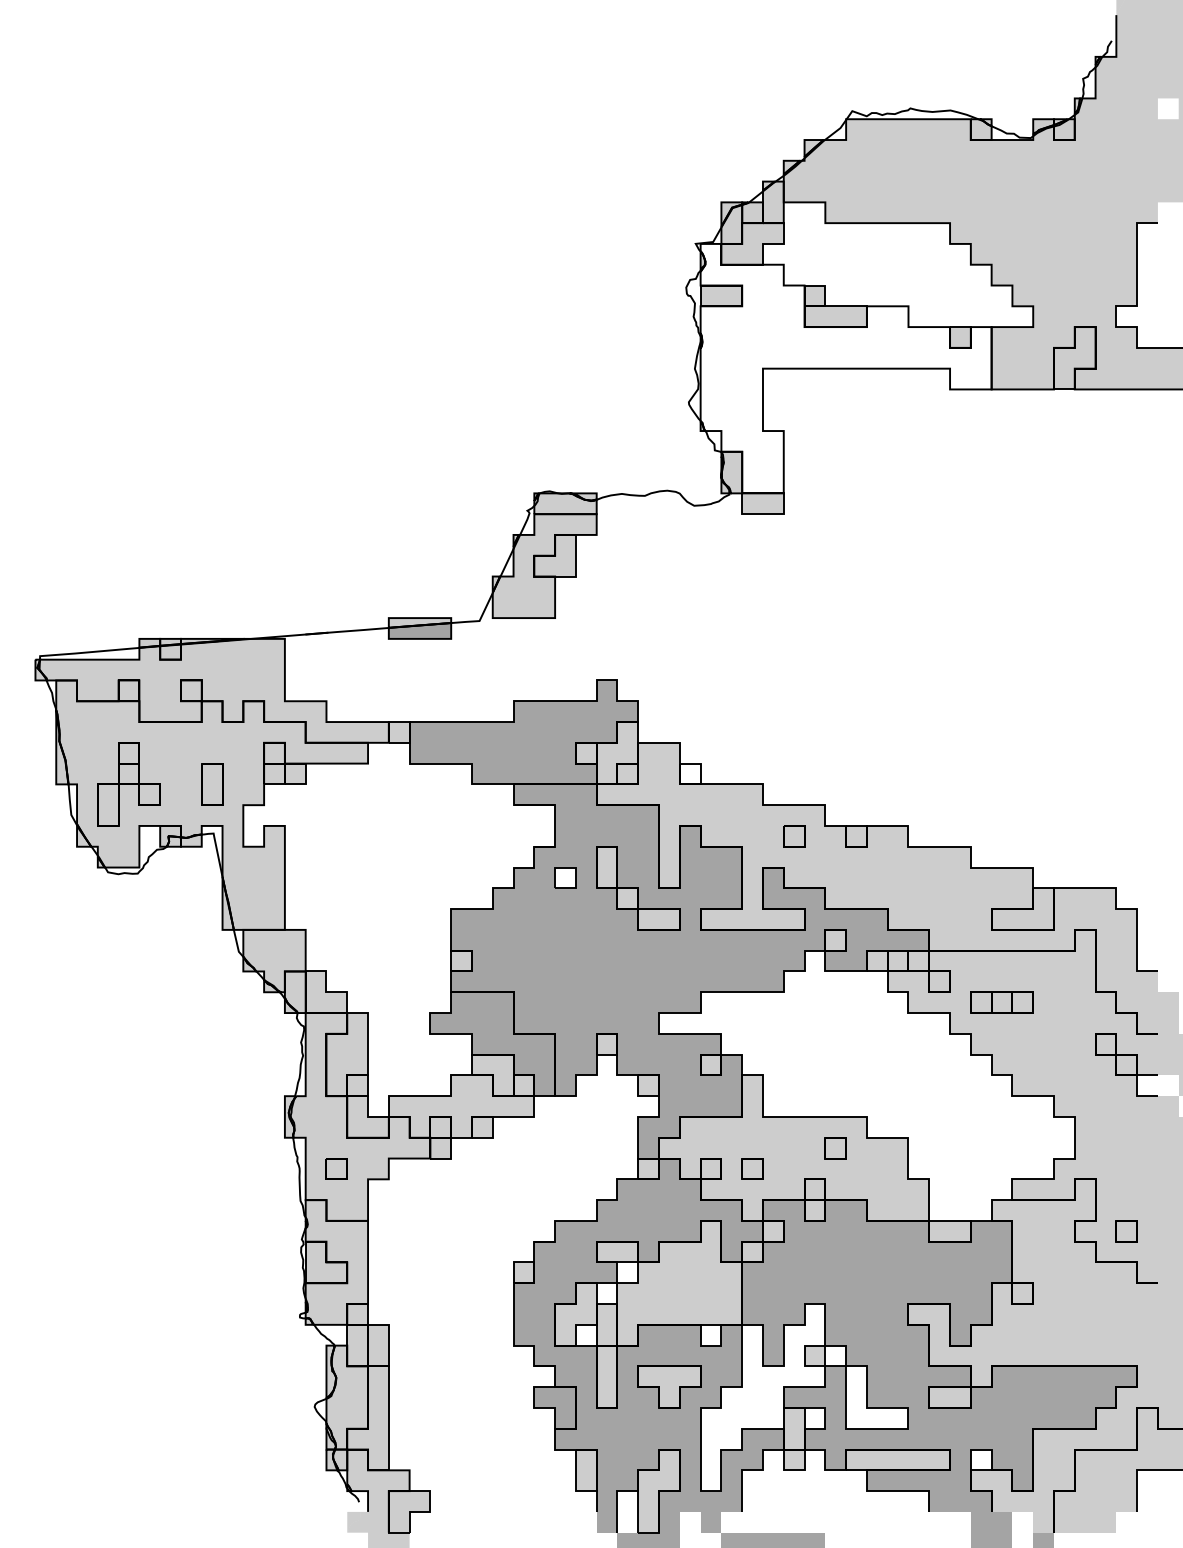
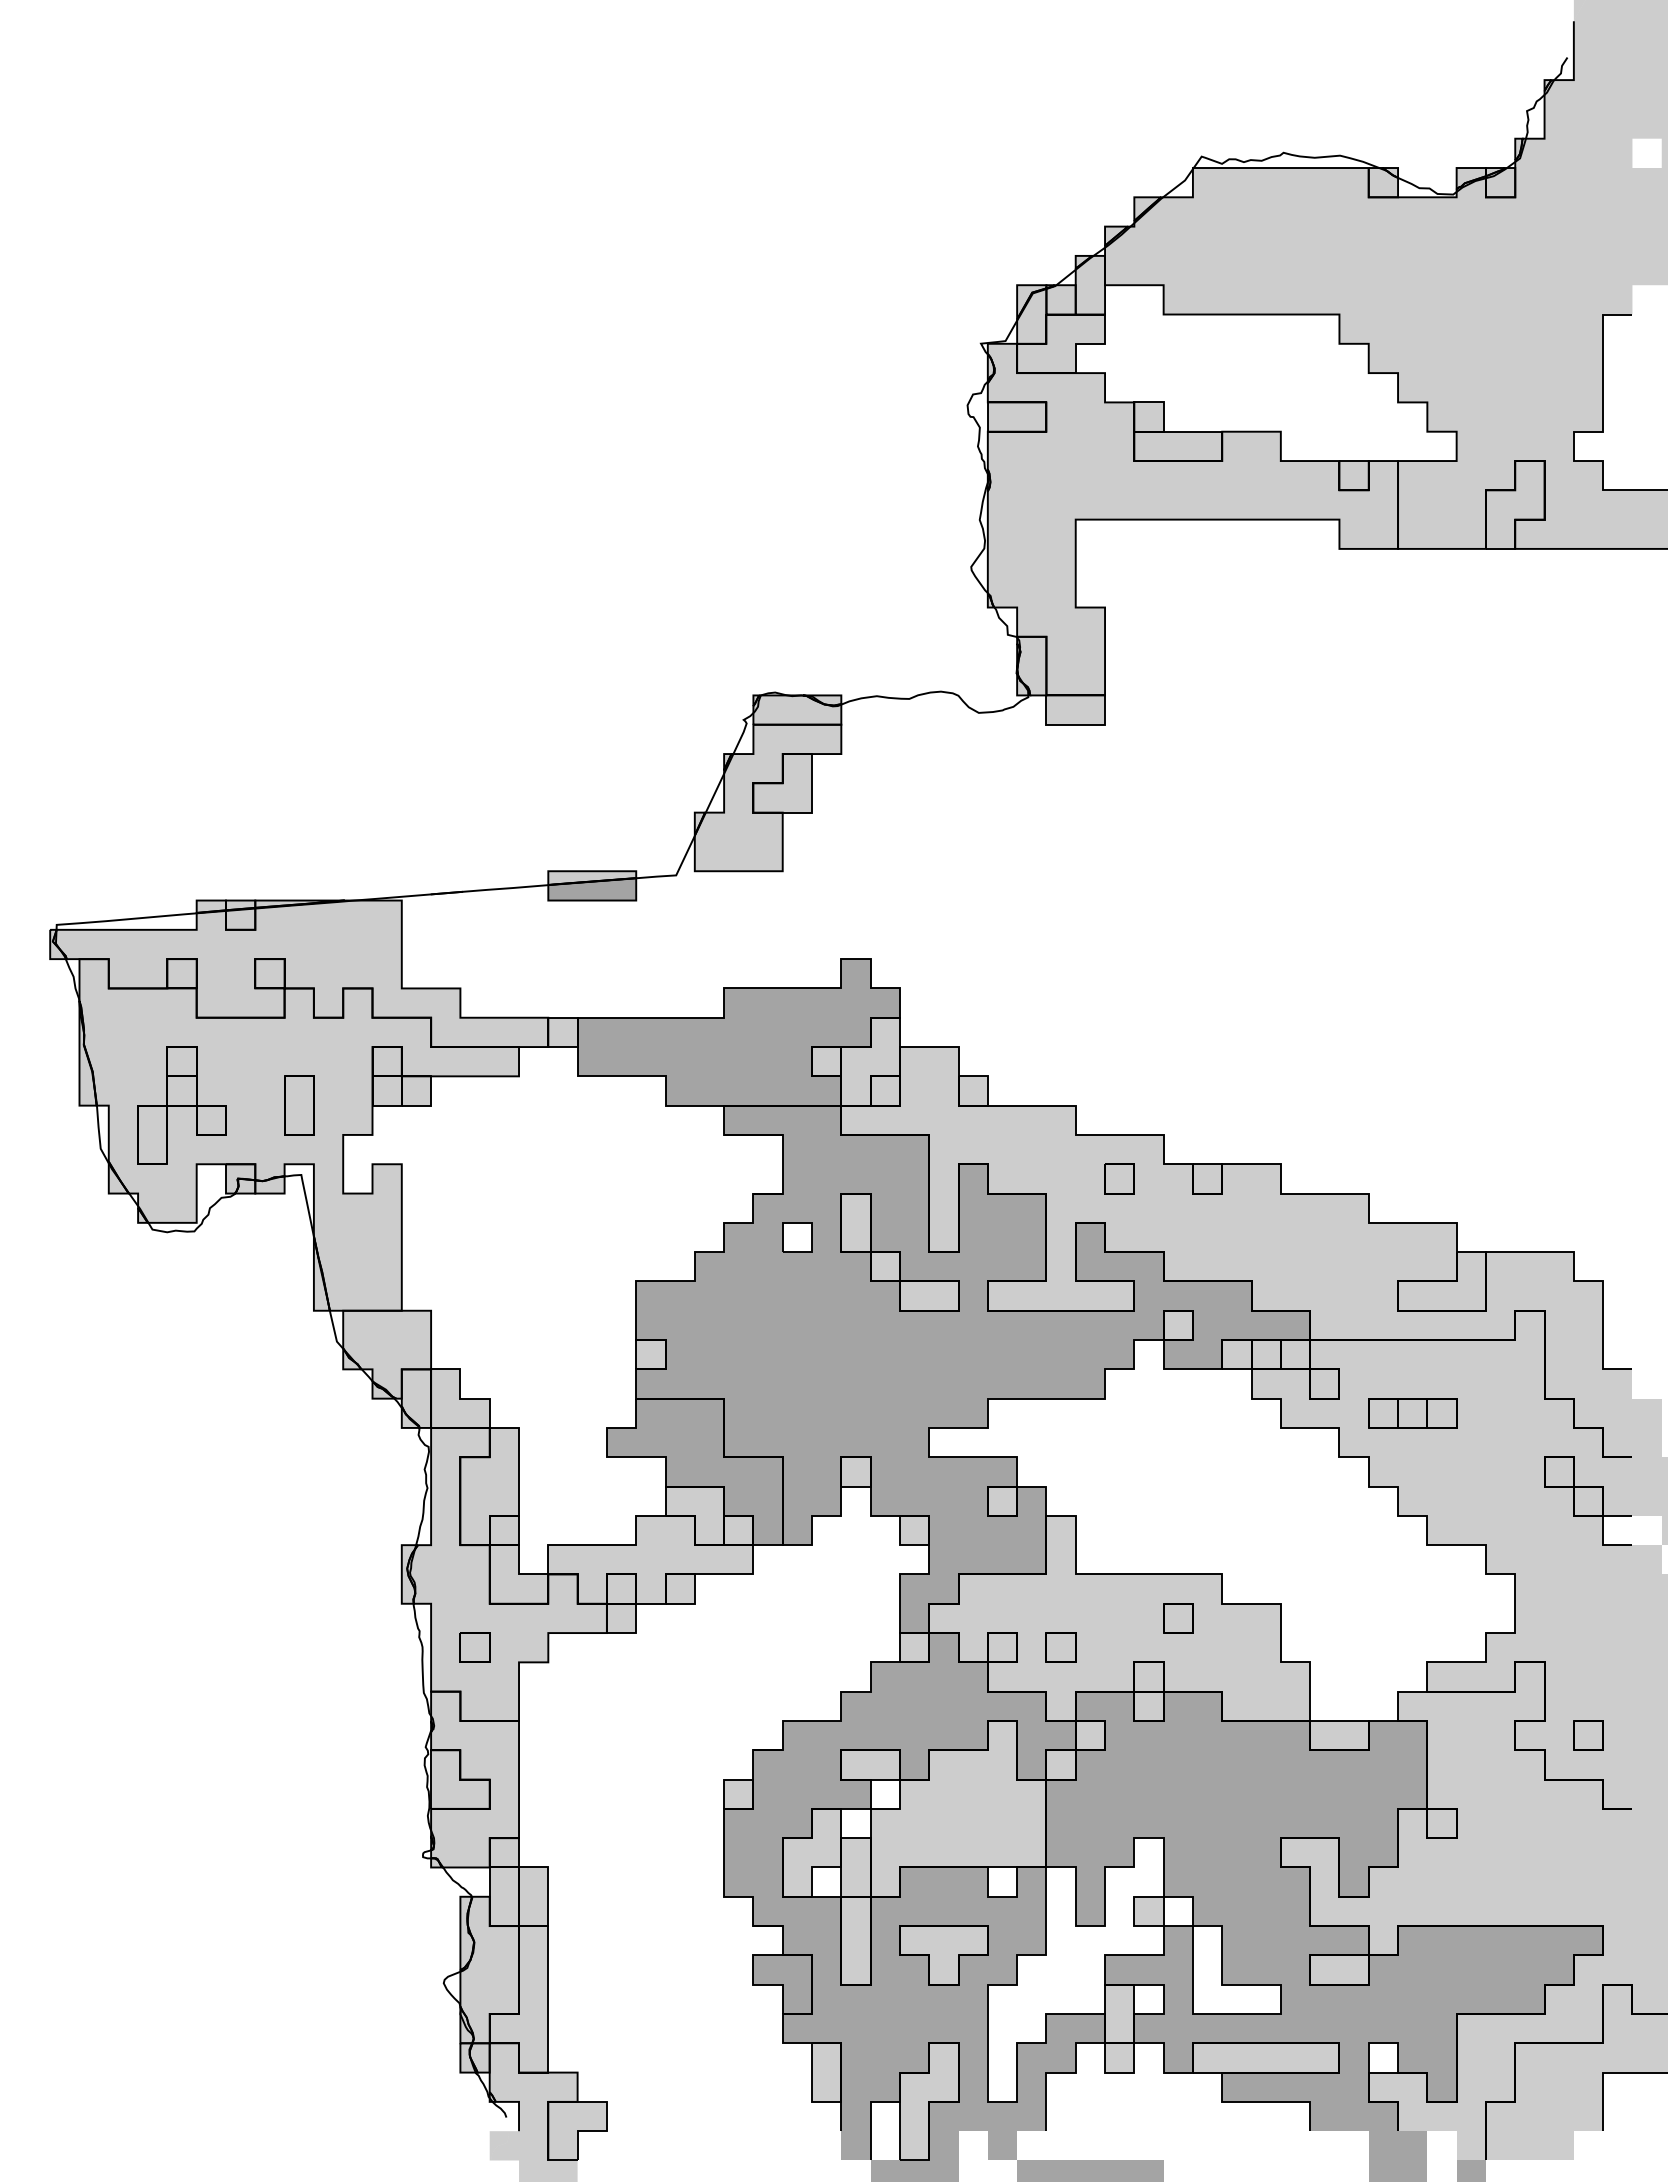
fill: (845, 368) -> (1192, 519), added
fill: (689, 773) -> (972, 1090), added

